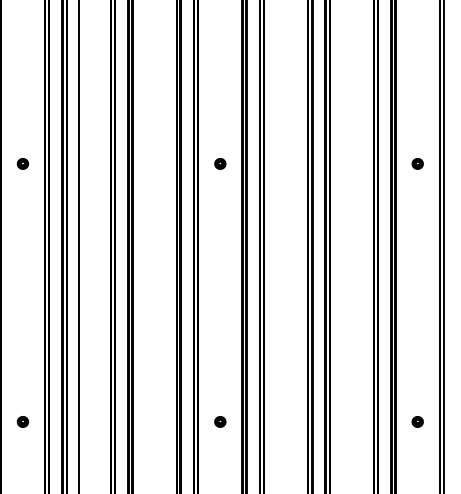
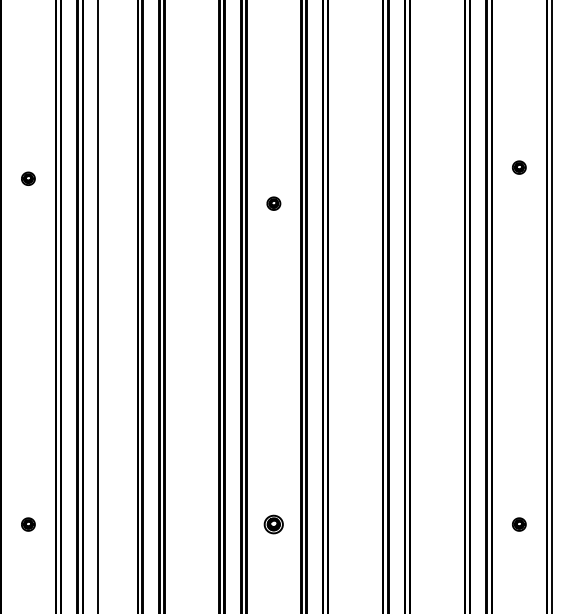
part: (22, 163) -> (27, 178), moved
part: (417, 163) -> (519, 167), moved
part: (220, 421) -> (274, 524), size x1.4

